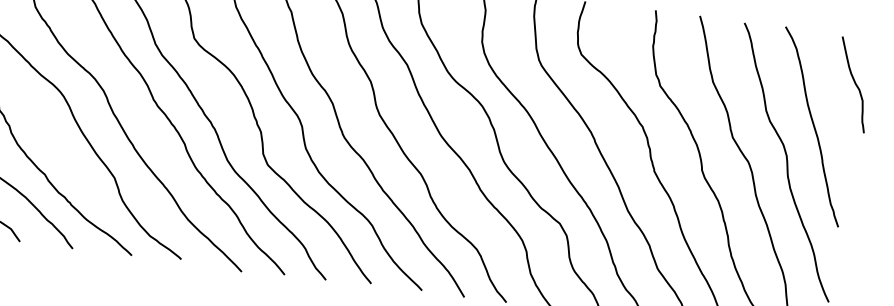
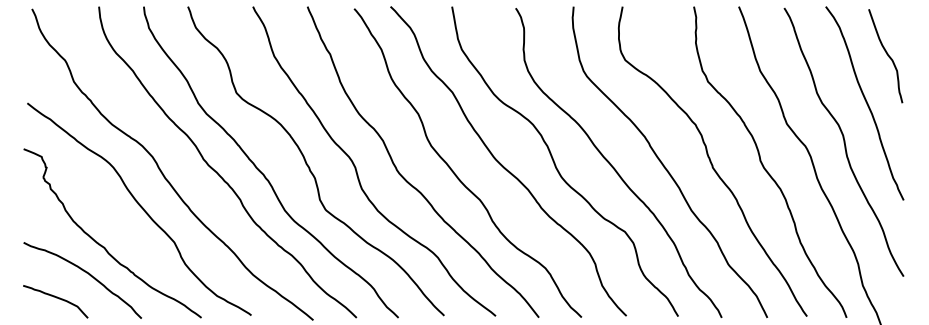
curve: (854, 83) -> (886, 54), moved

